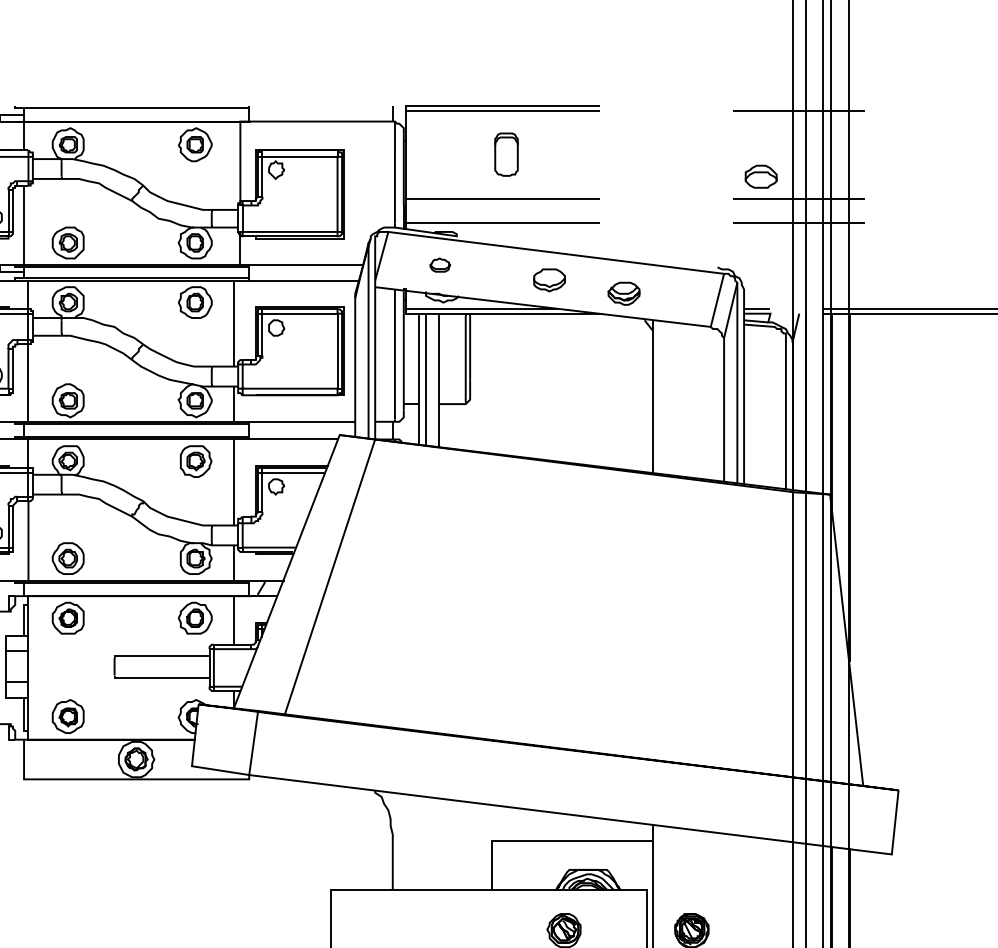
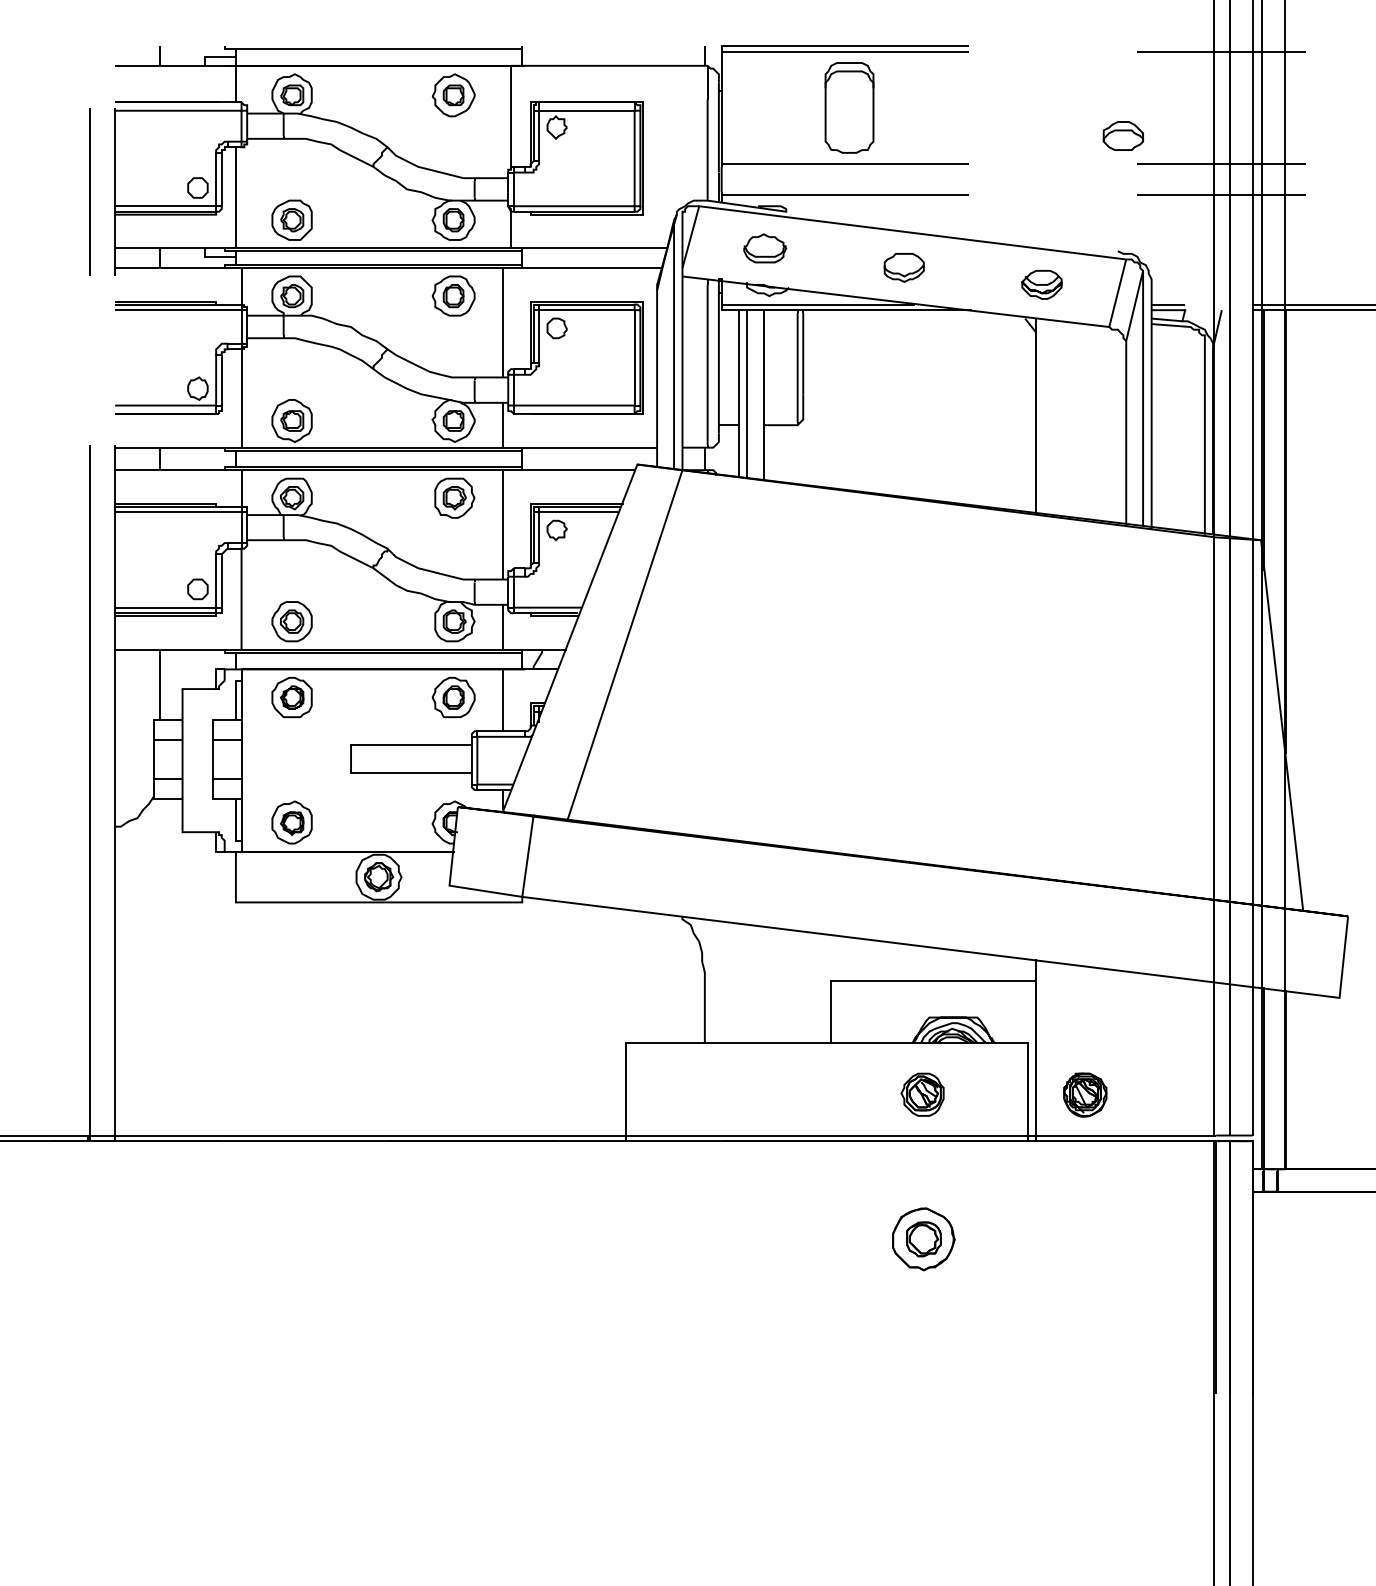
part: (506, 154) -> (849, 107), size x1.67
part: (761, 176) -> (1123, 135), moved
part: (440, 265) -> (765, 248), size x1.67
part: (623, 293) -> (1041, 284), moved

